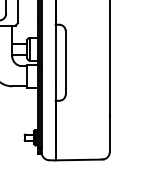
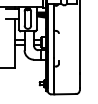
line: (66, 60) -> (59, 47), removed

